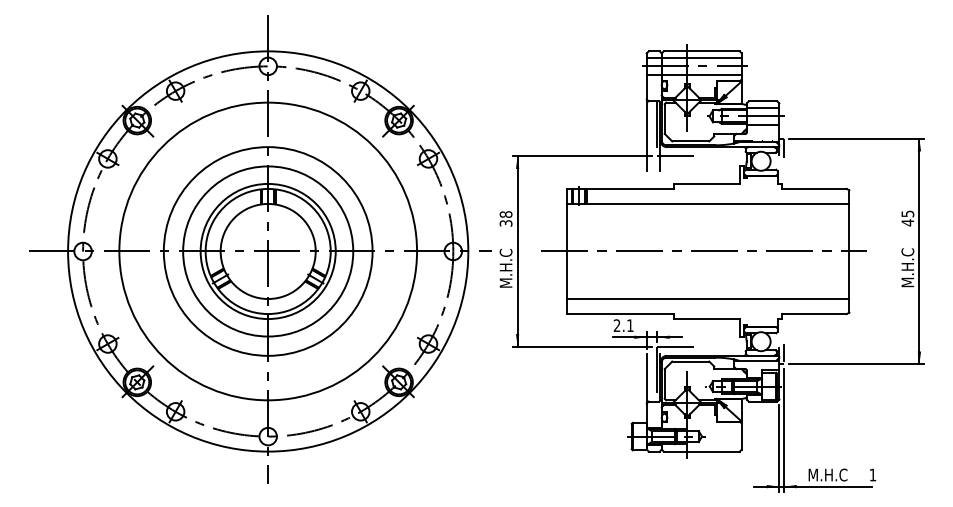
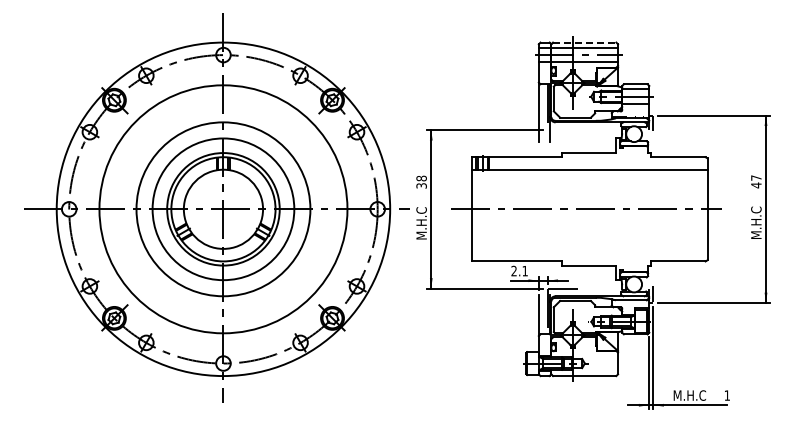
line: (701, 51) -> (584, 42), solid -> dashed
line: (675, 156) -> (562, 130), removed
text: (908, 213) -> (756, 177), 45 -> 47
line: (707, 298) -> (589, 248), removed

